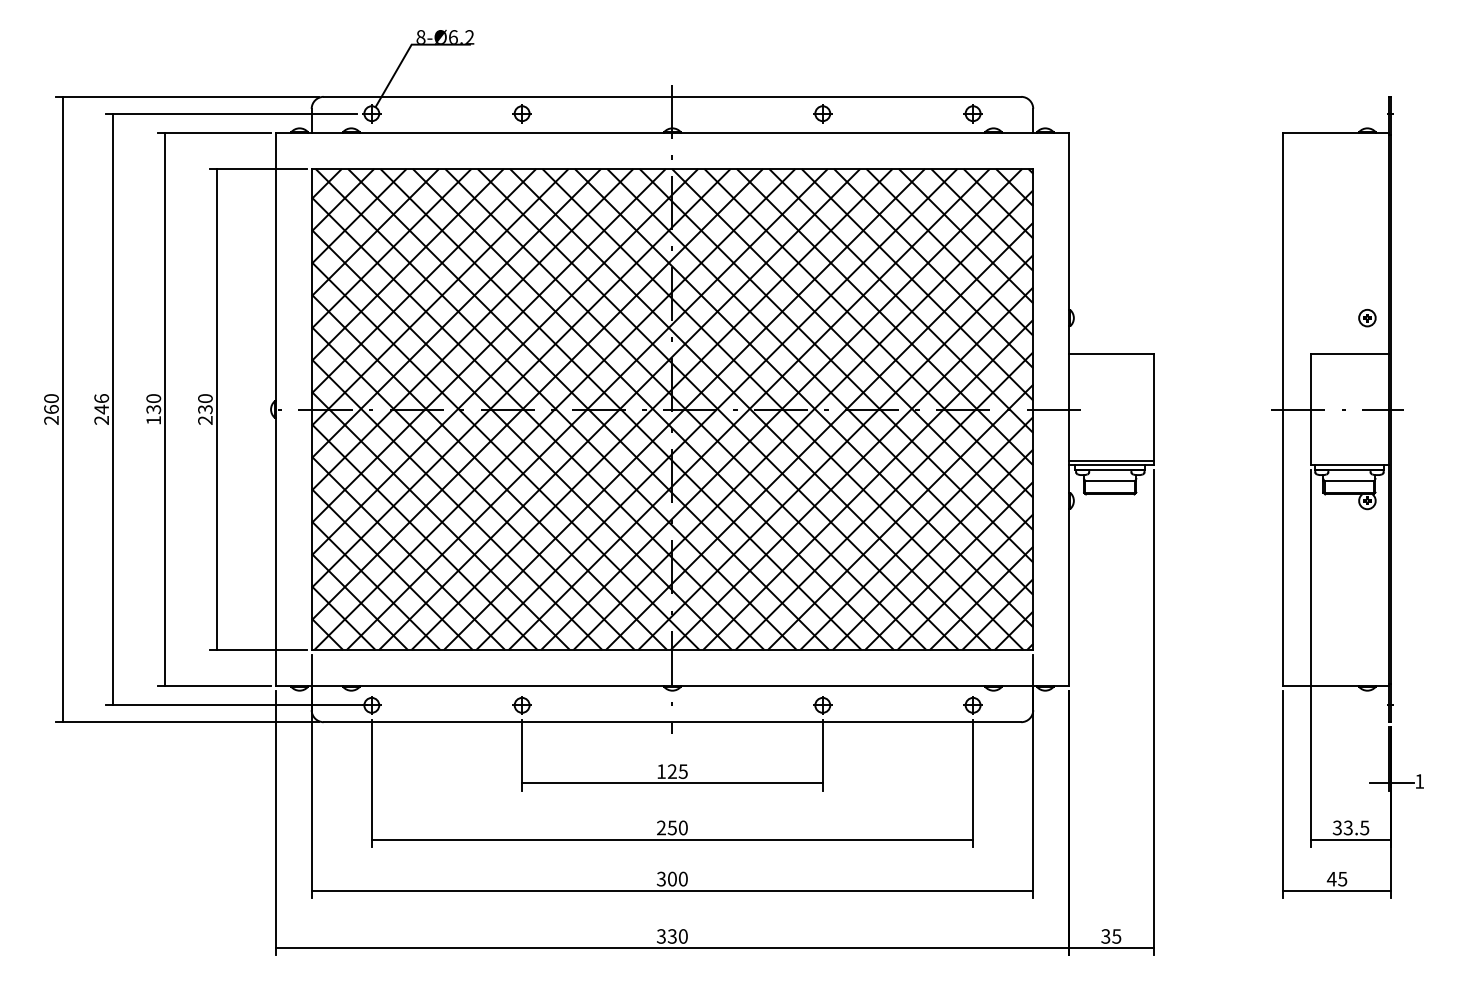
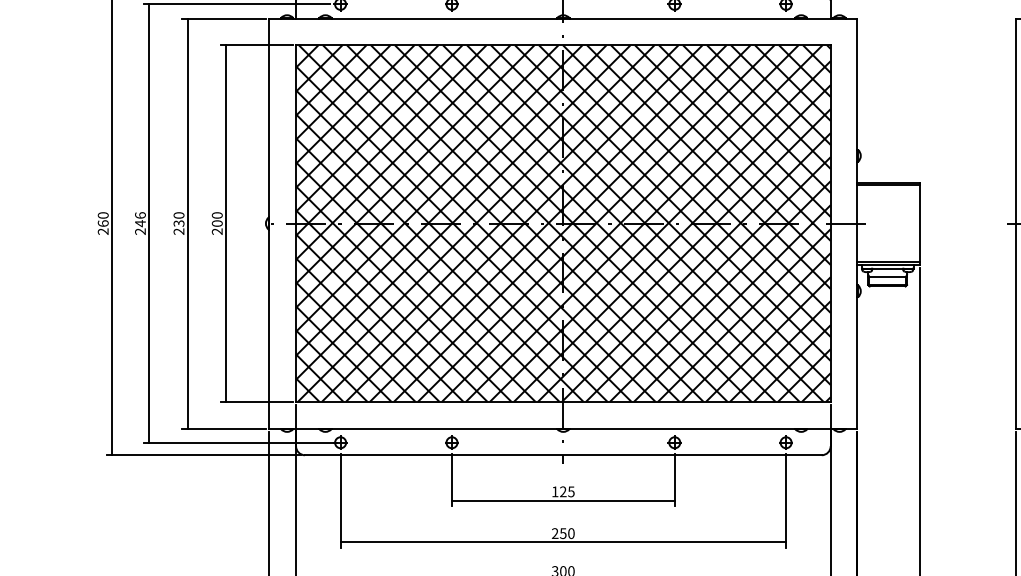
line: (1111, 357) -> (888, 185), added
text: (205, 409) -> (217, 223), 230 -> 200
text: (153, 420) -> (178, 231), 130 -> 230

